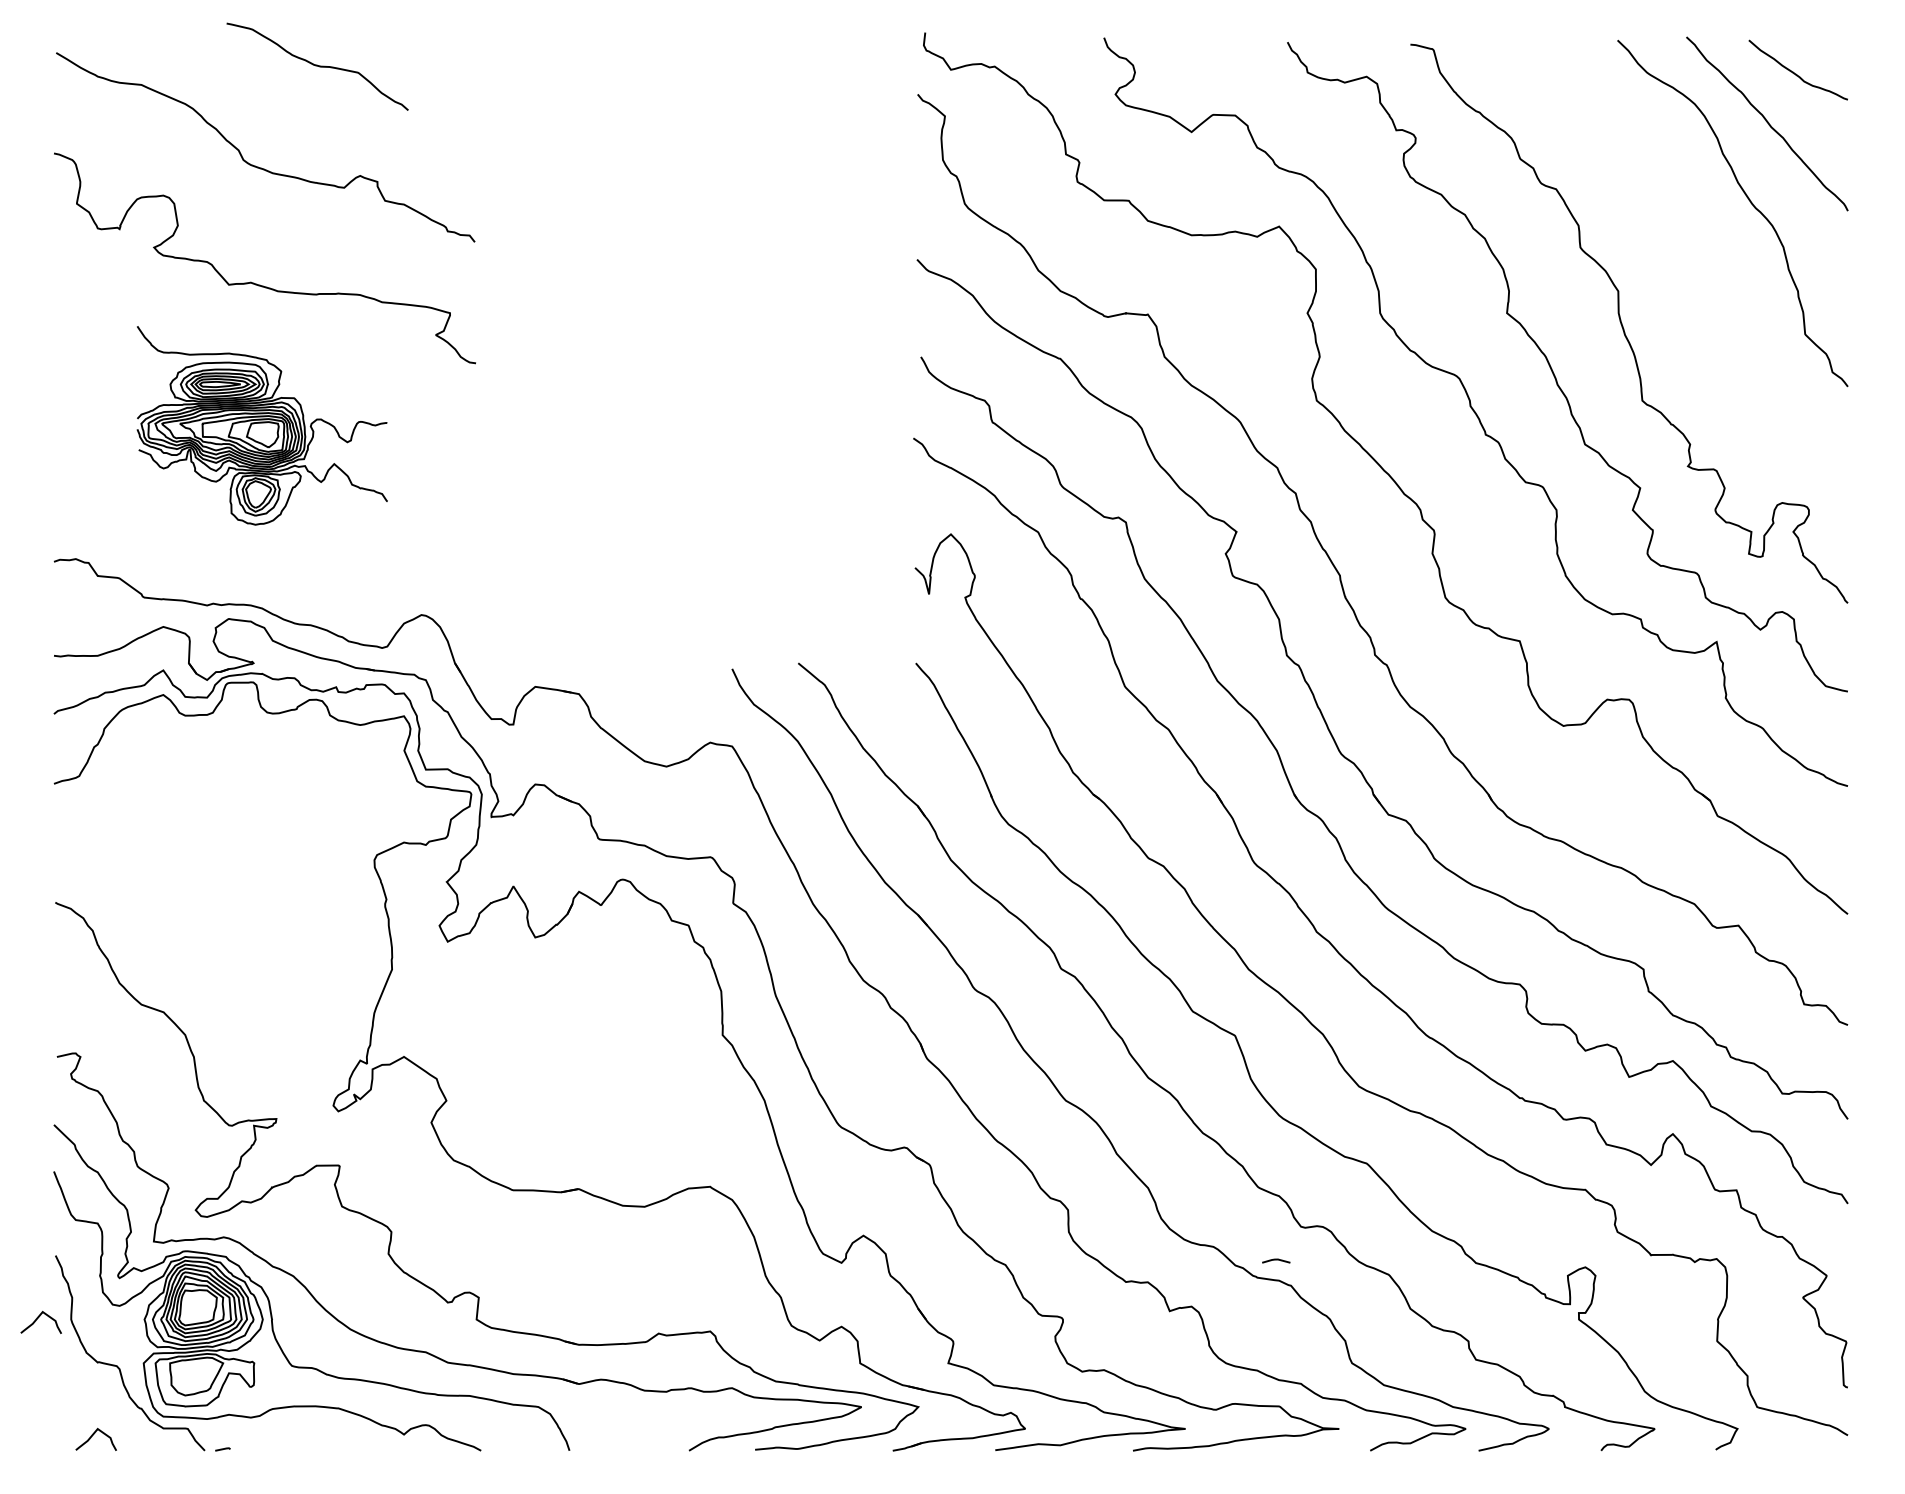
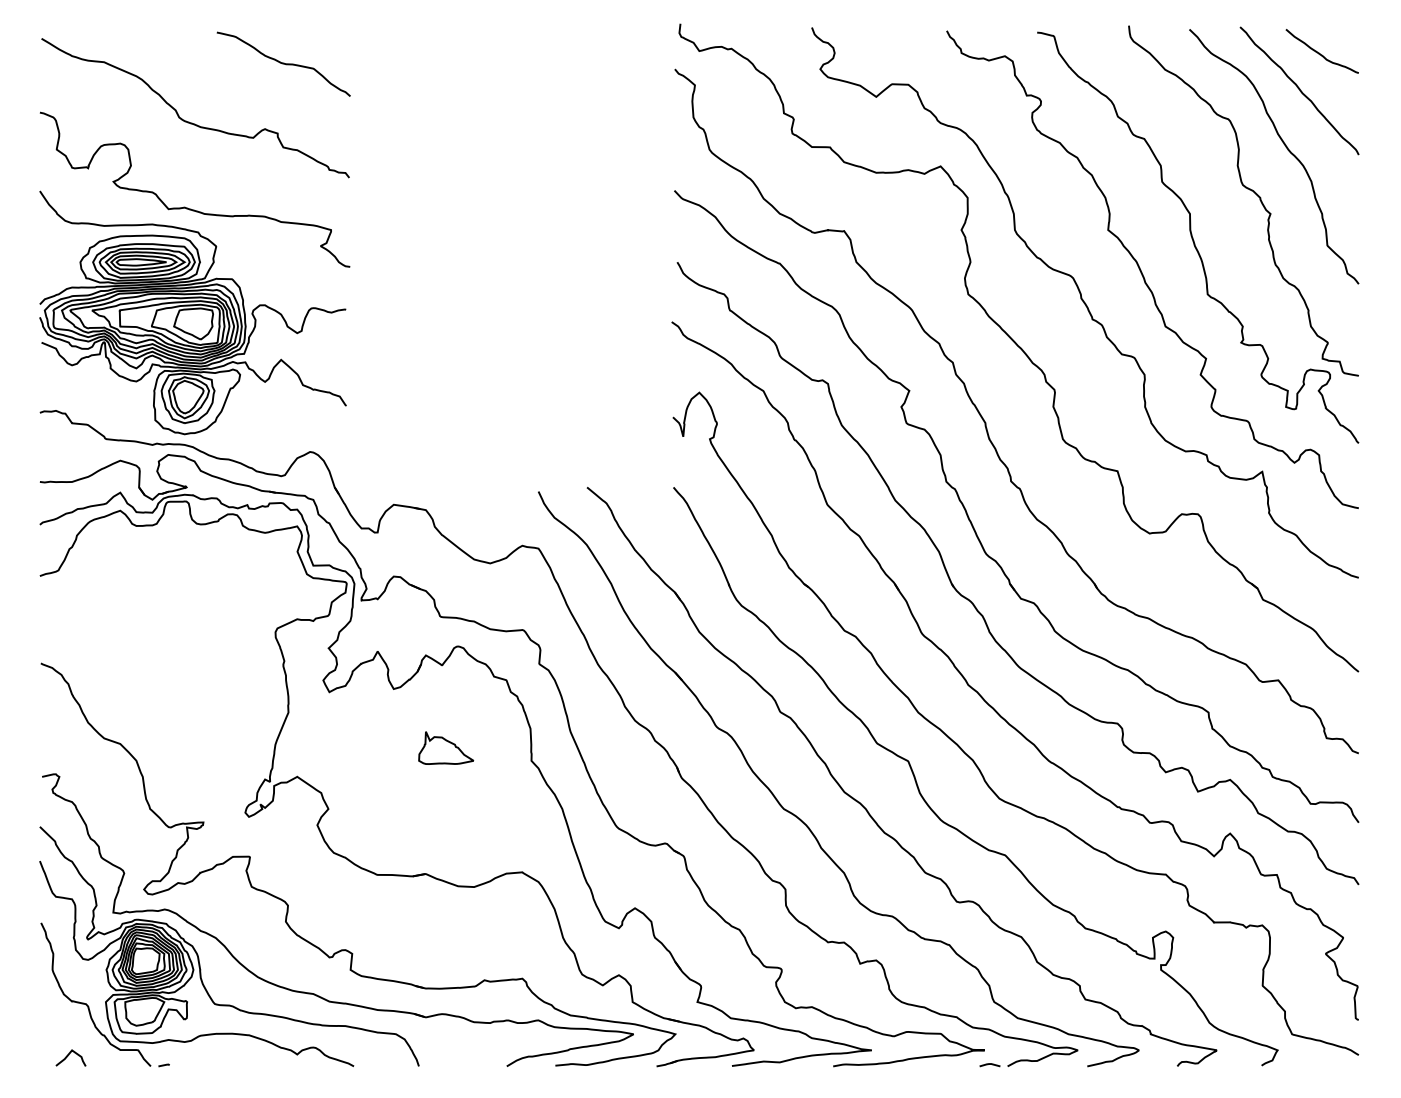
curve: (317, 66) -> (283, 64), moved
curve: (1698, 258) -> (1248, 189), added
part: (262, 425) -> (193, 312), size x1.67
part: (606, 1017) -> (446, 747), added
line: (1276, 1260) -> (990, 1064), moved
curve: (38, 1318) -> (28, 969), removed

